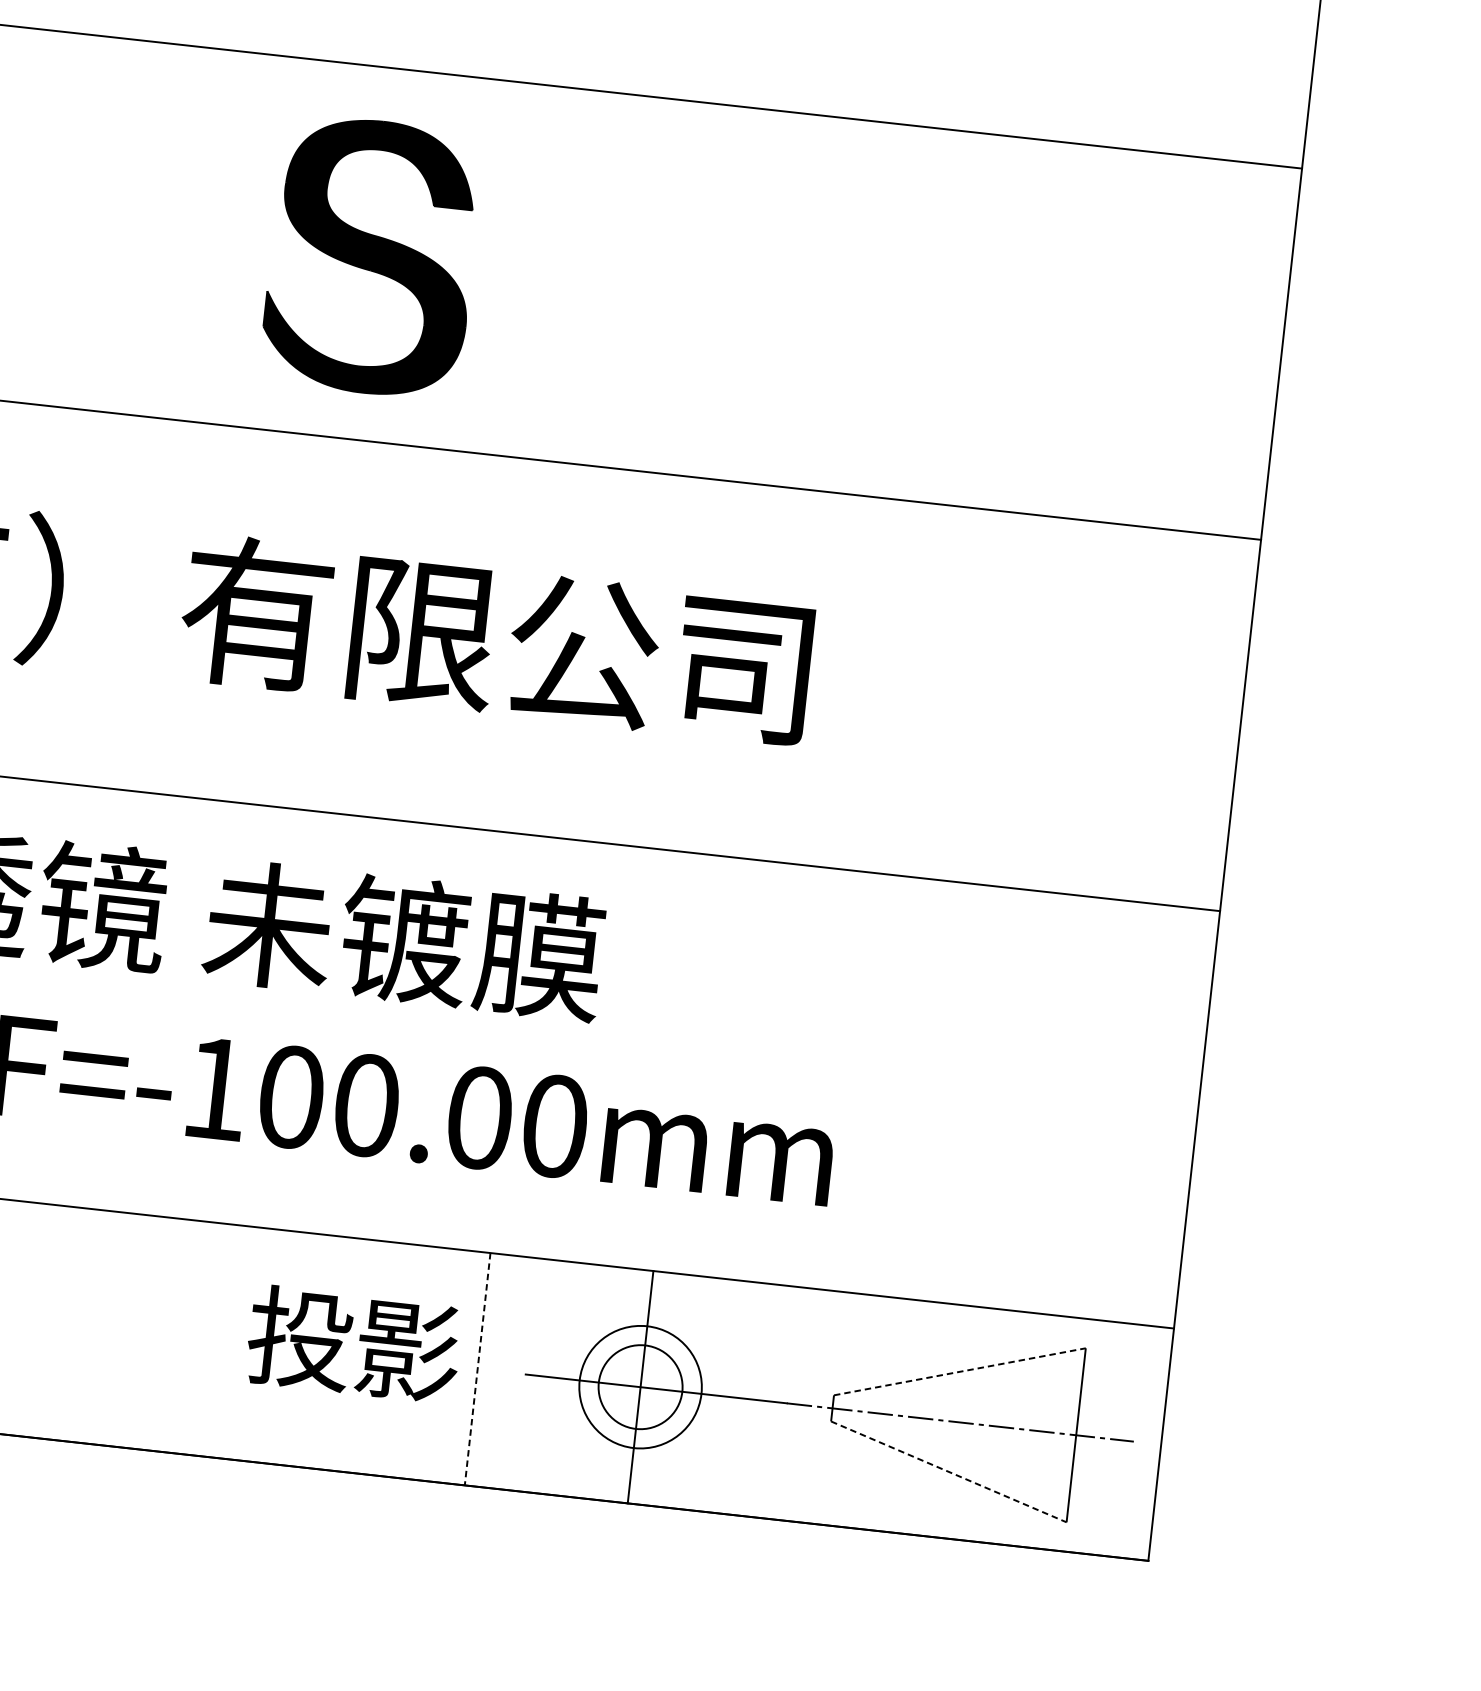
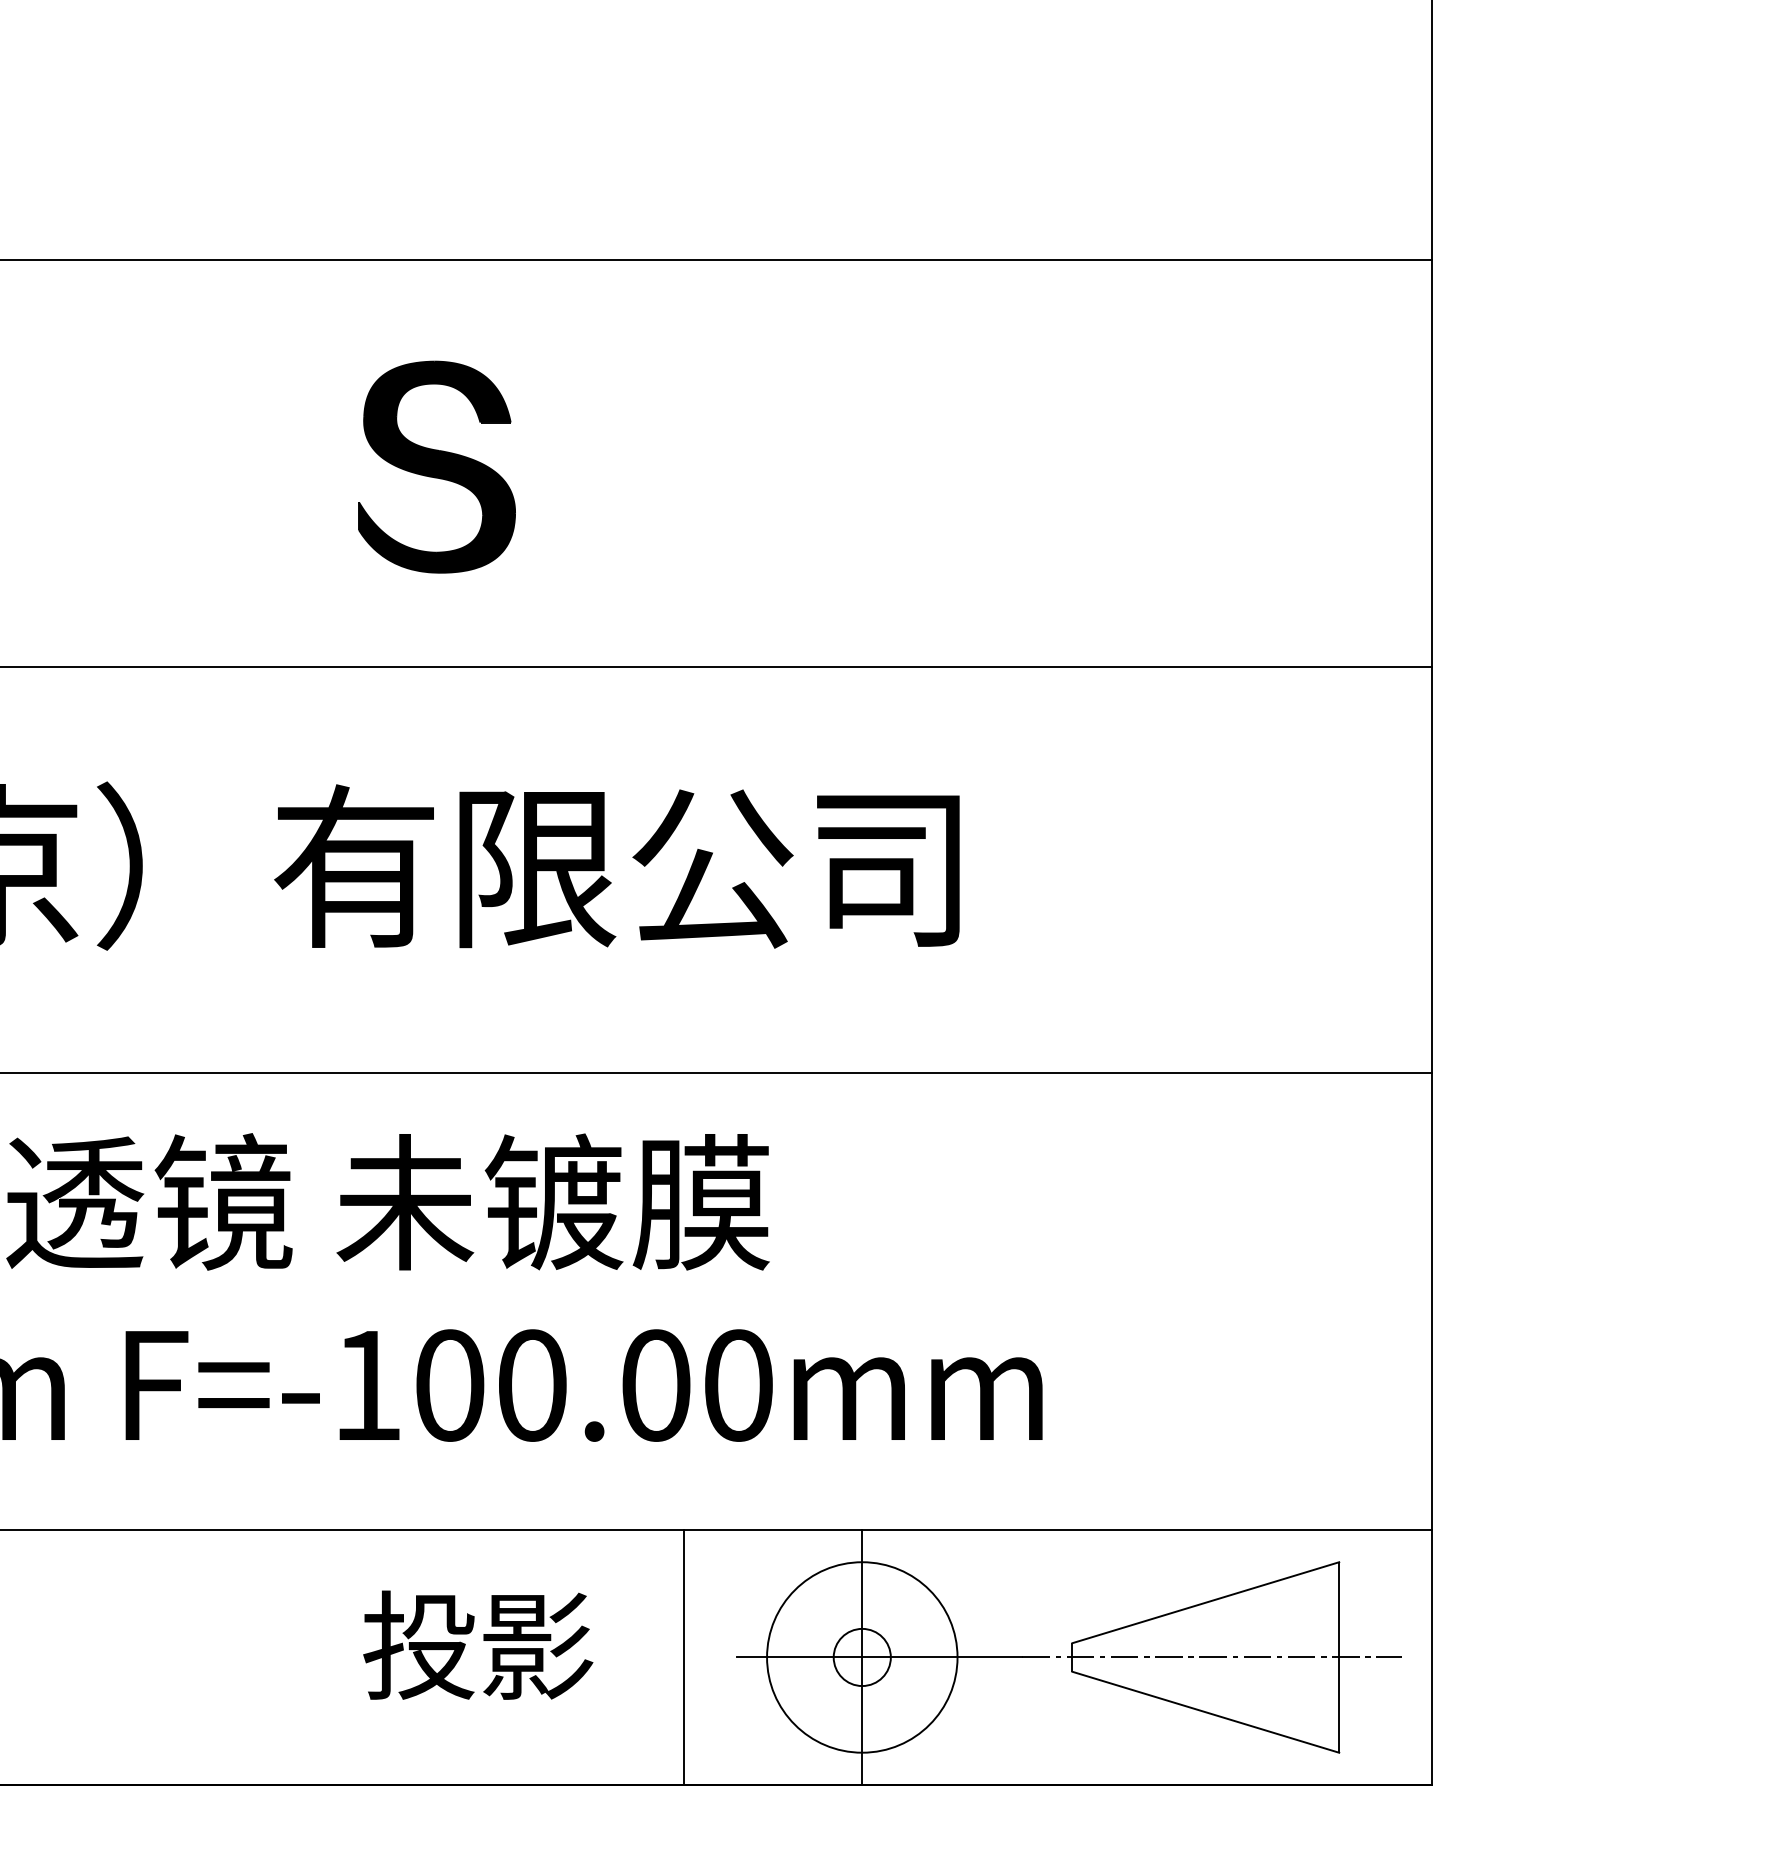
part: (371, 256) -> (436, 466), size x0.71
text: (354, 1343) -> (478, 1644), moved
line: (477, 1369) -> (683, 1657), dashed -> solid
line: (960, 1371) -> (1206, 1602), dashed -> solid
circle: (639, 1387) -> (861, 1657), size x0.62
circle: (640, 1387) -> (862, 1657), size x1.43
line: (949, 1472) -> (1206, 1712), dashed -> solid

